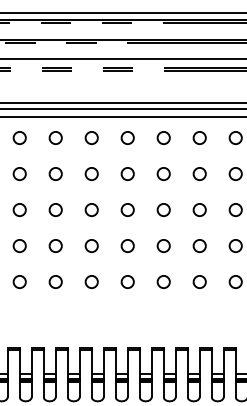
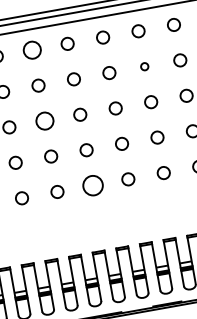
circle: (55, 137) -> (31, 49), size x1.4
circle: (163, 173) -> (144, 66), size x0.6
circle: (55, 209) -> (44, 120), size x1.4
circle: (91, 281) -> (92, 185), size x1.6

